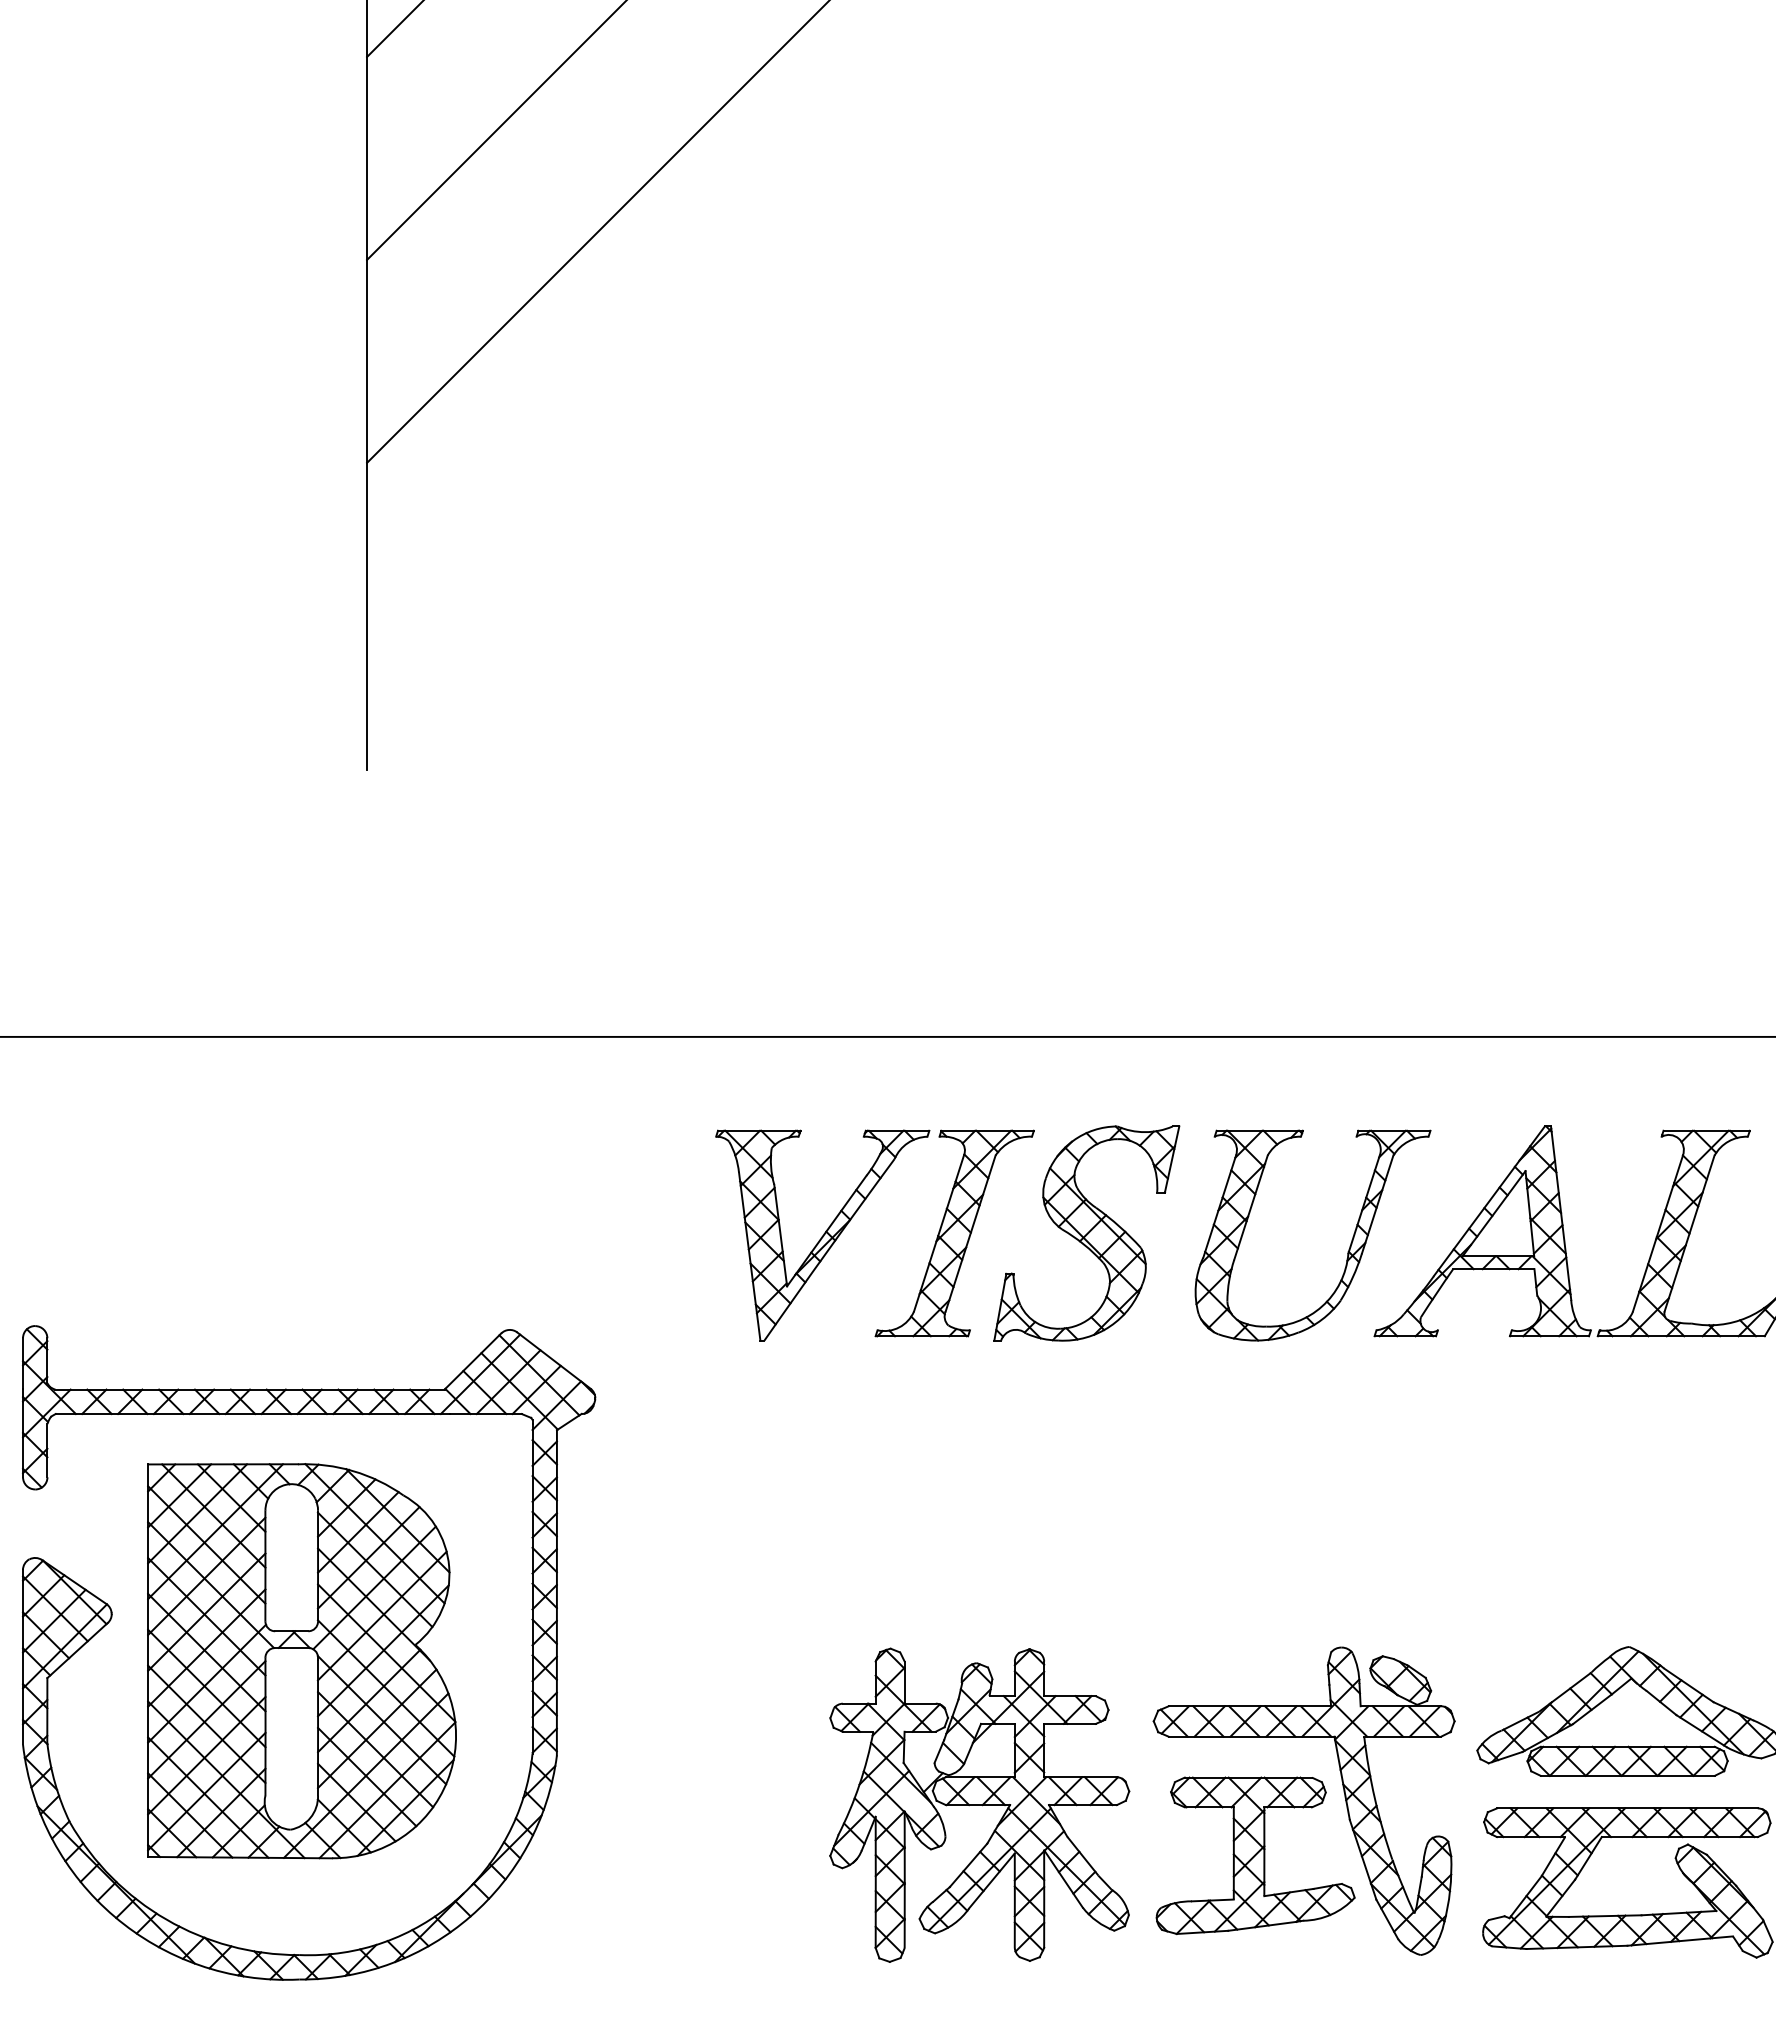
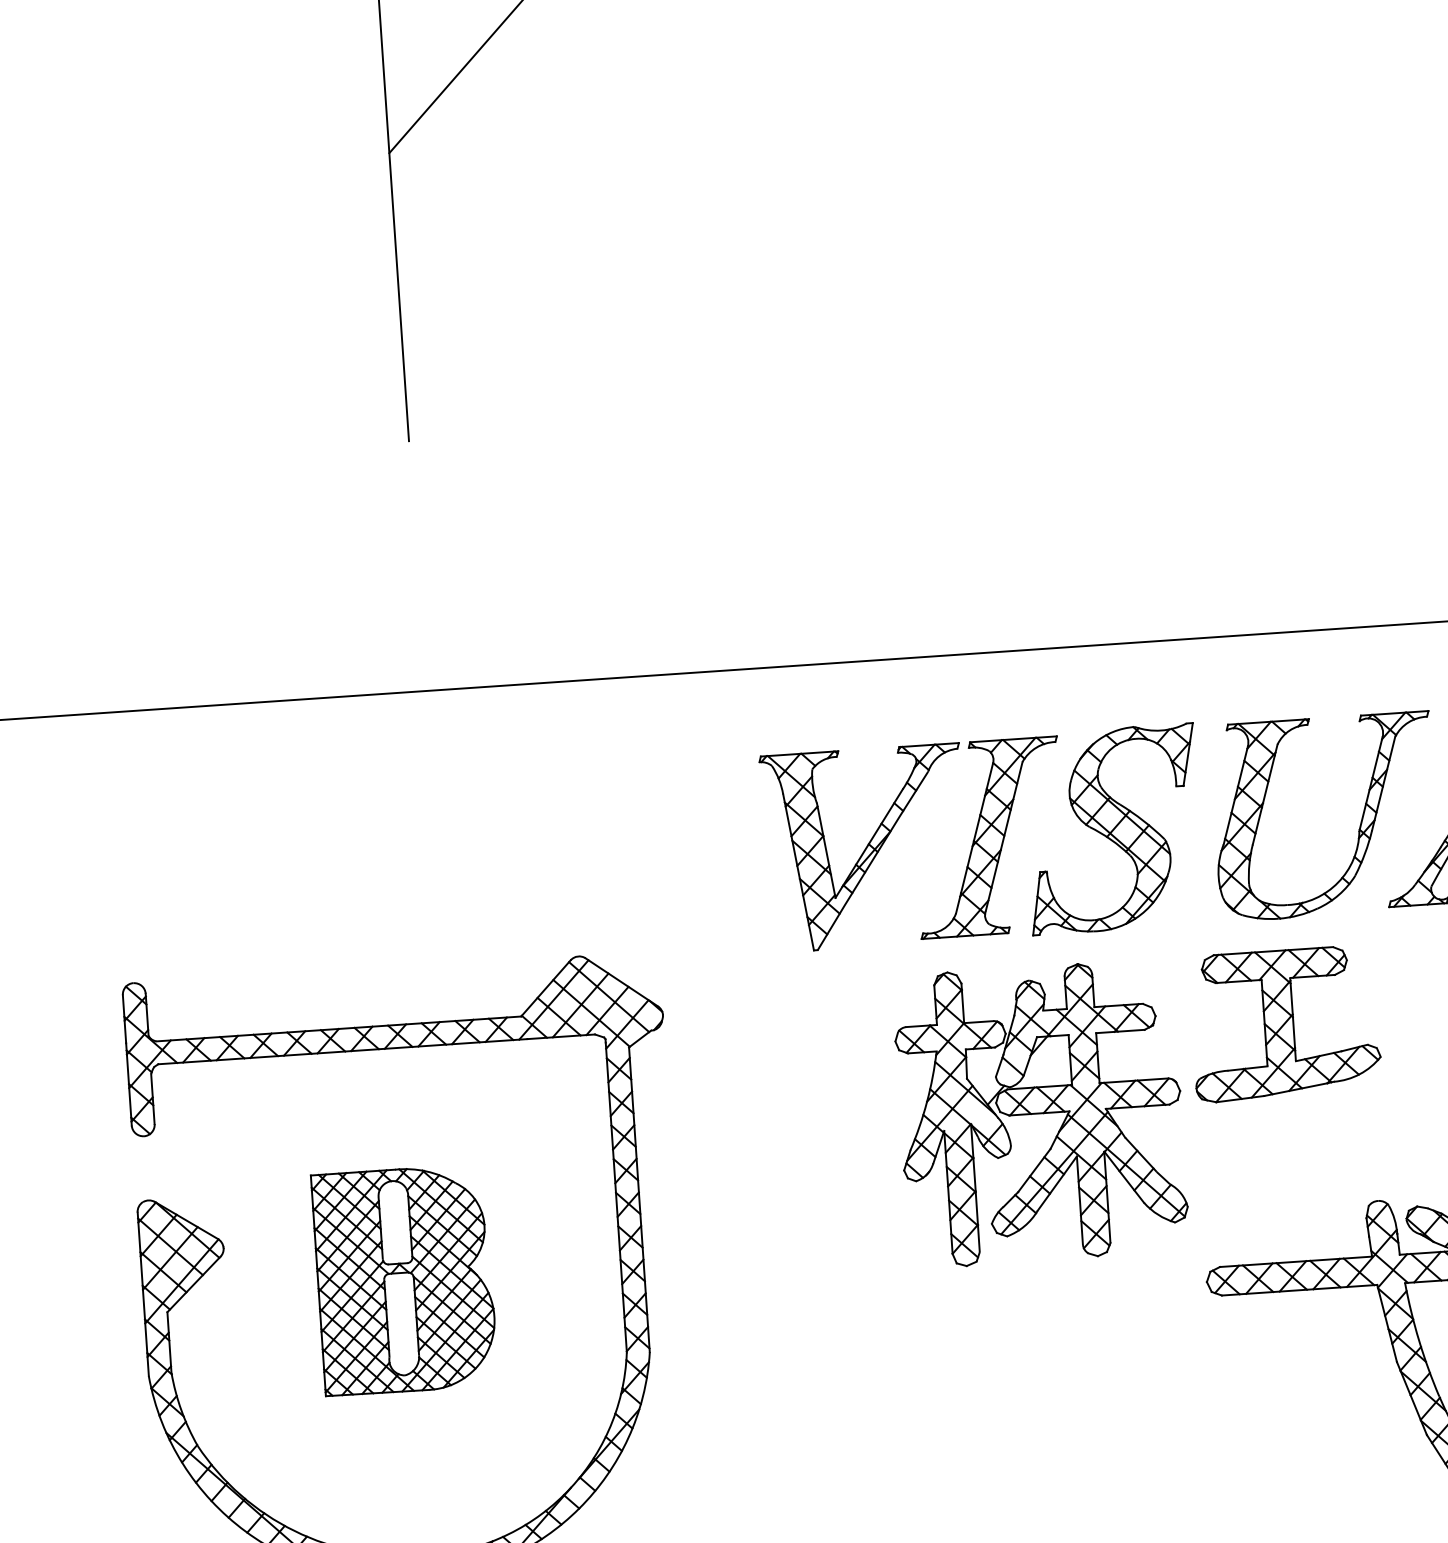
part: (301, 1661) -> (404, 1280), size x0.6
part: (979, 1804) -> (1040, 1112), moved
part: (1255, 1855) -> (1285, 1023), moved

